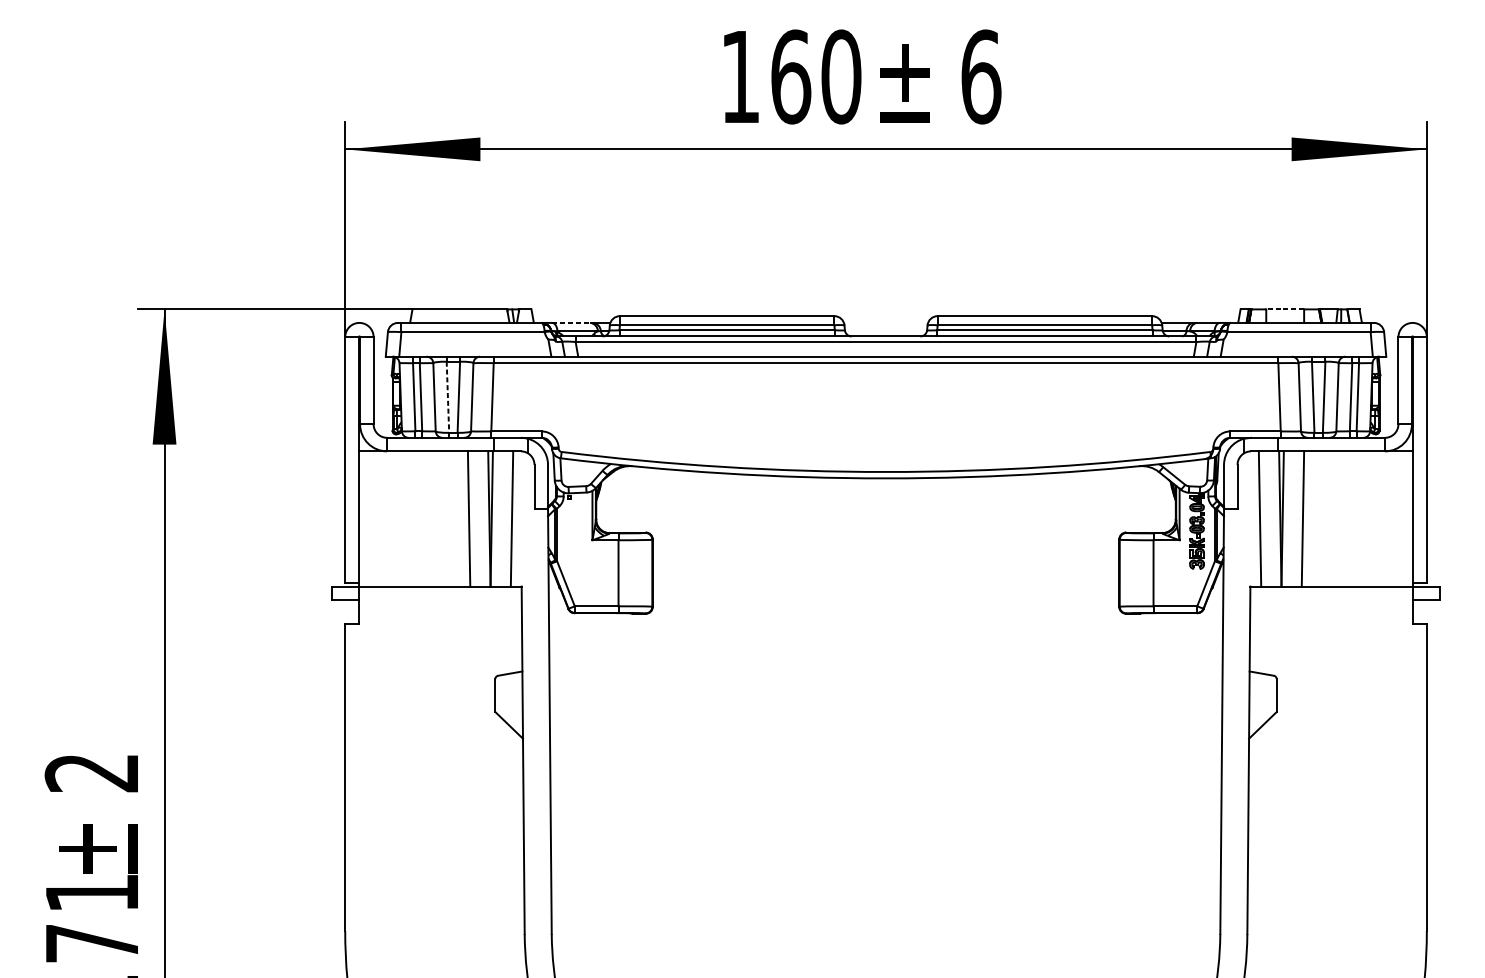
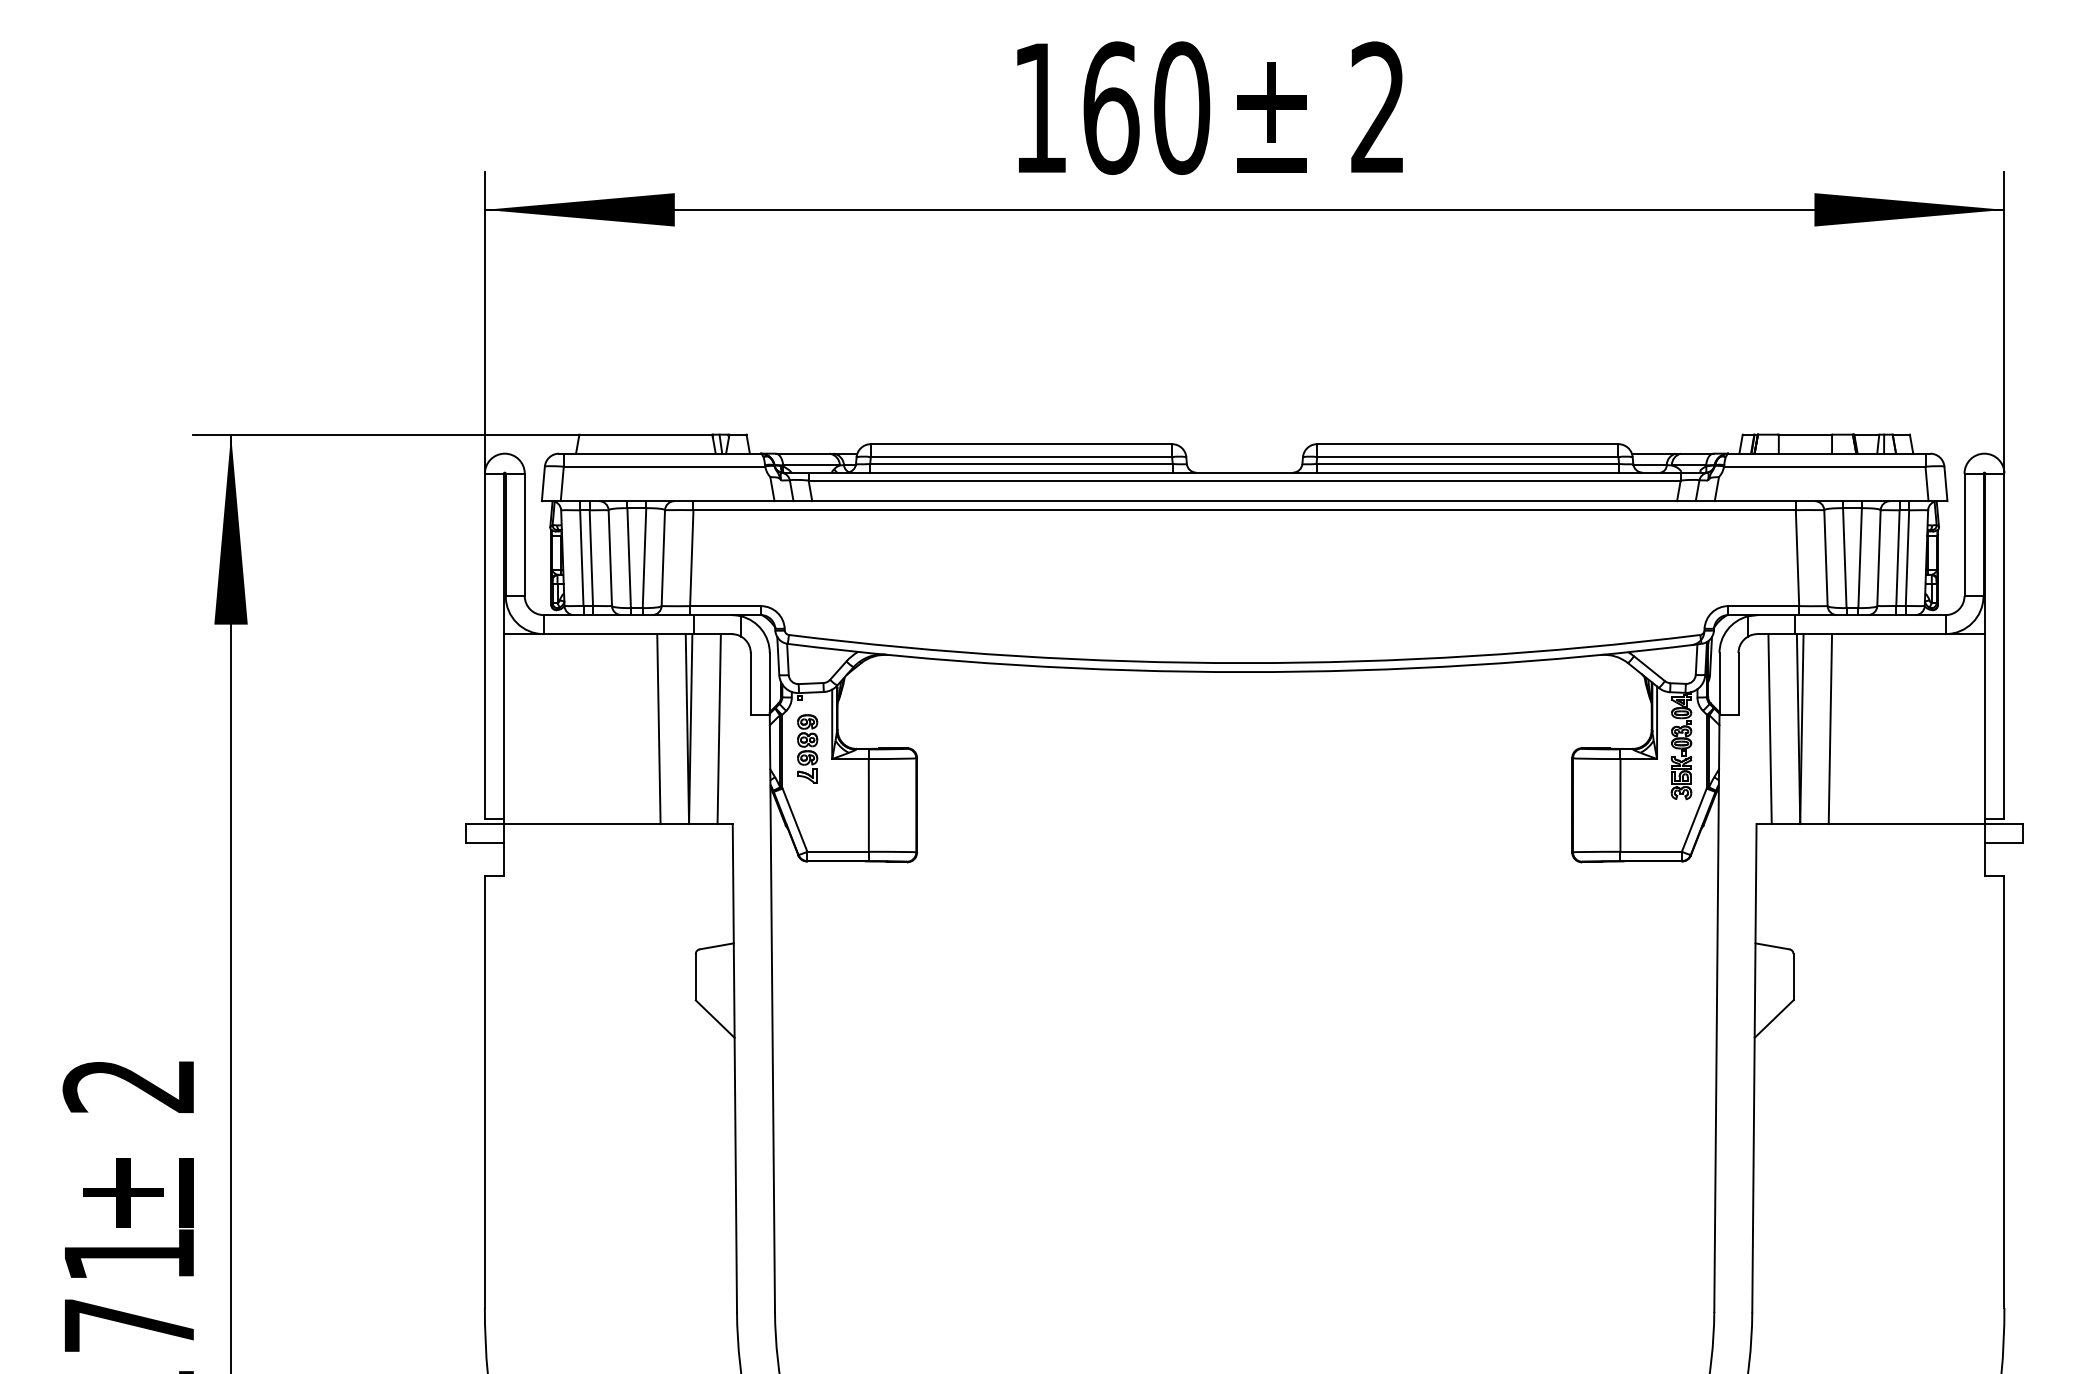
text: (981, 76) -> (1378, 107), 6 -> 2
line: (1285, 309) -> (1805, 434), dashed -> solid
line: (571, 322) -> (802, 453), dashed -> solid
line: (448, 397) -> (629, 558), dashed -> solid
part: (574, 532) -> (807, 748), added

